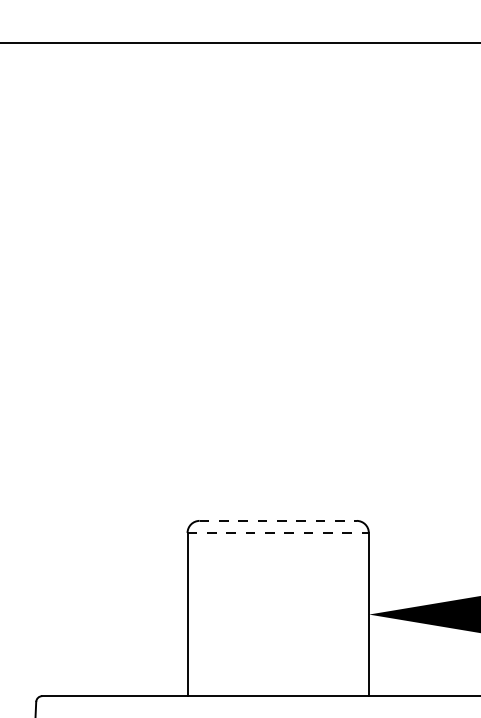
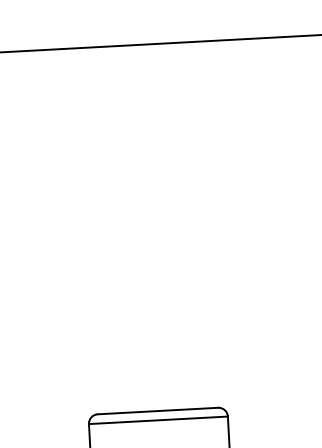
line: (278, 520) -> (158, 410), dashed -> solid
line: (278, 532) -> (158, 419), dashed -> solid

